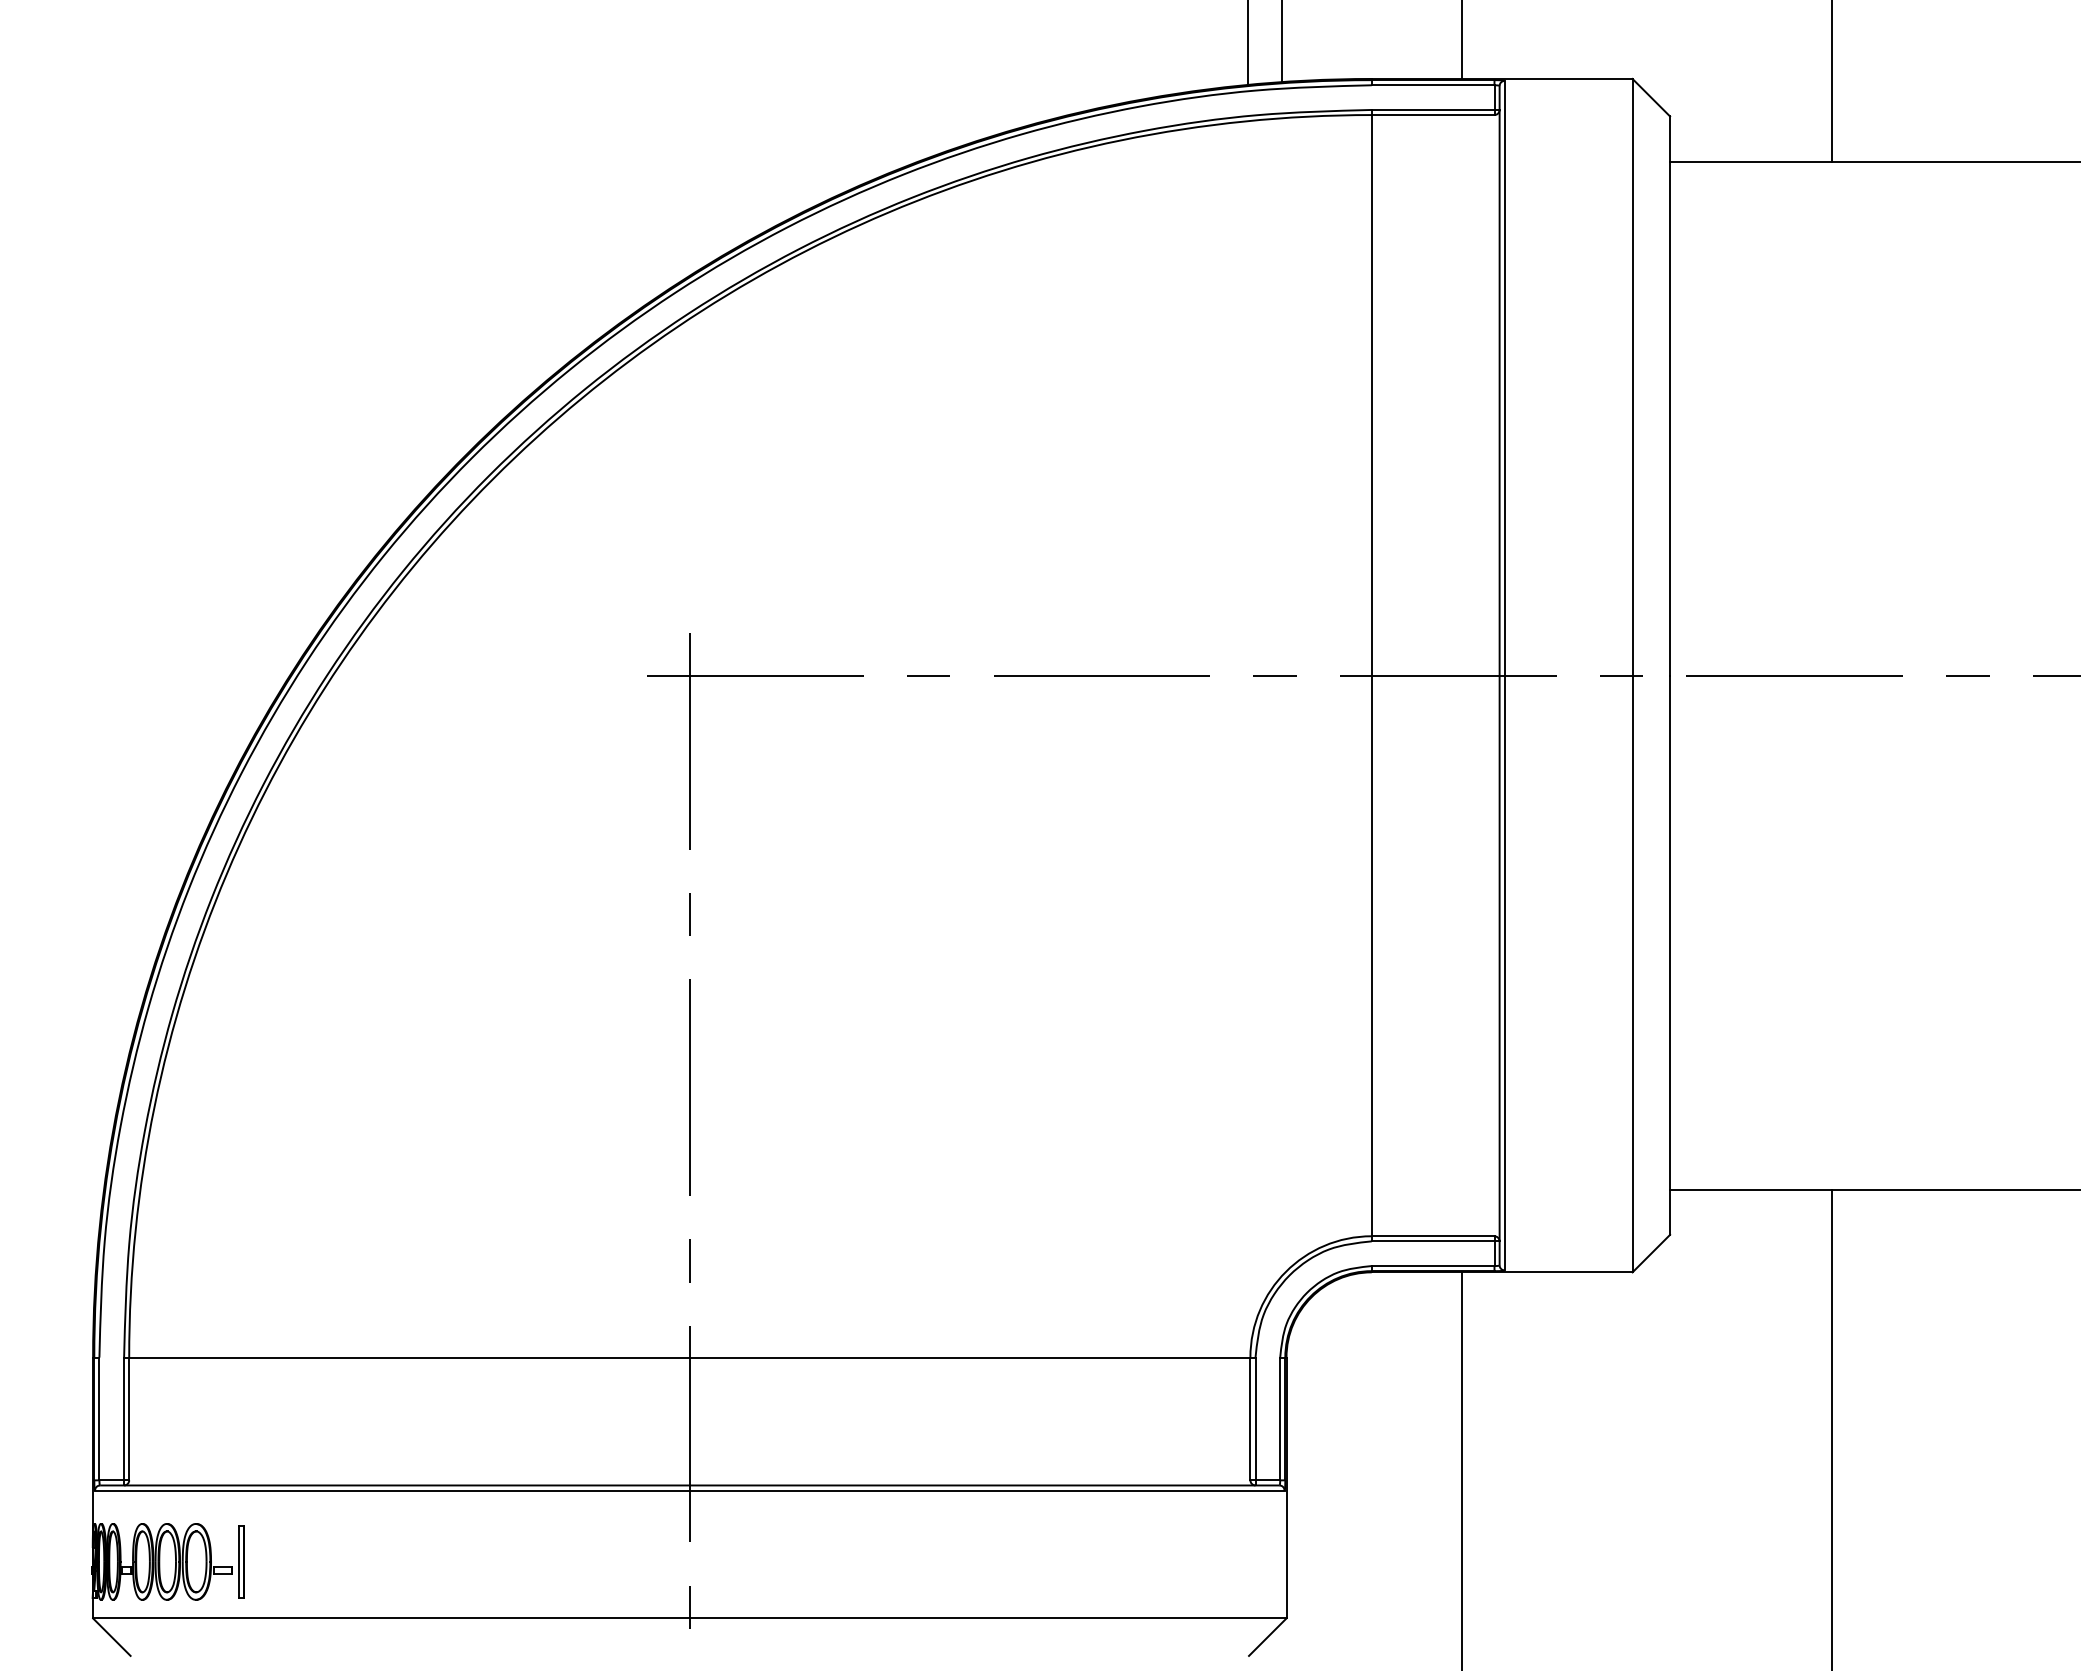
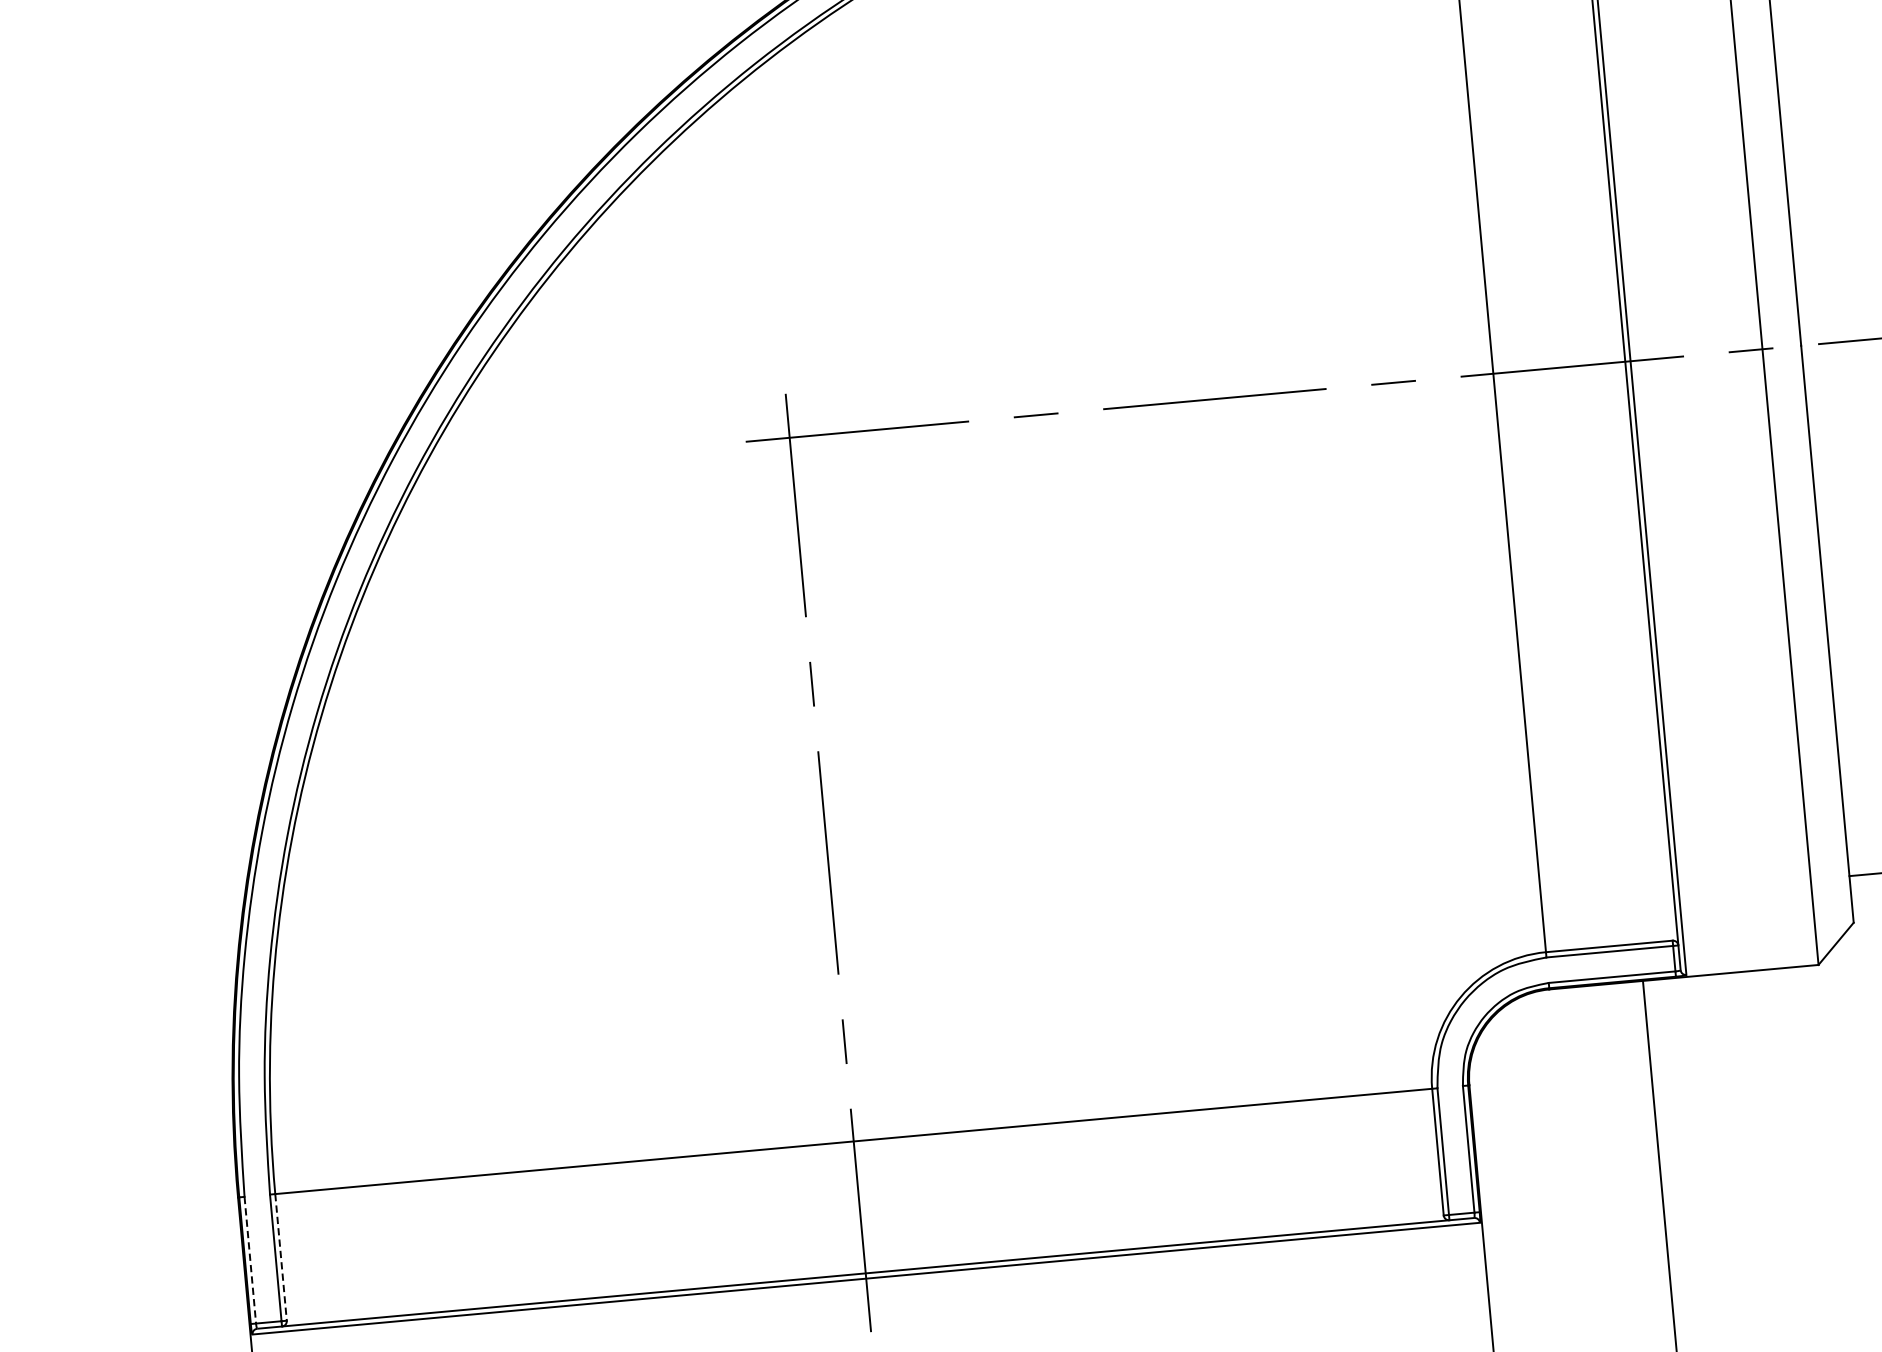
line: (99, 1419) -> (250, 1260), solid -> dashed
line: (129, 1419) -> (281, 1257), solid -> dashed

